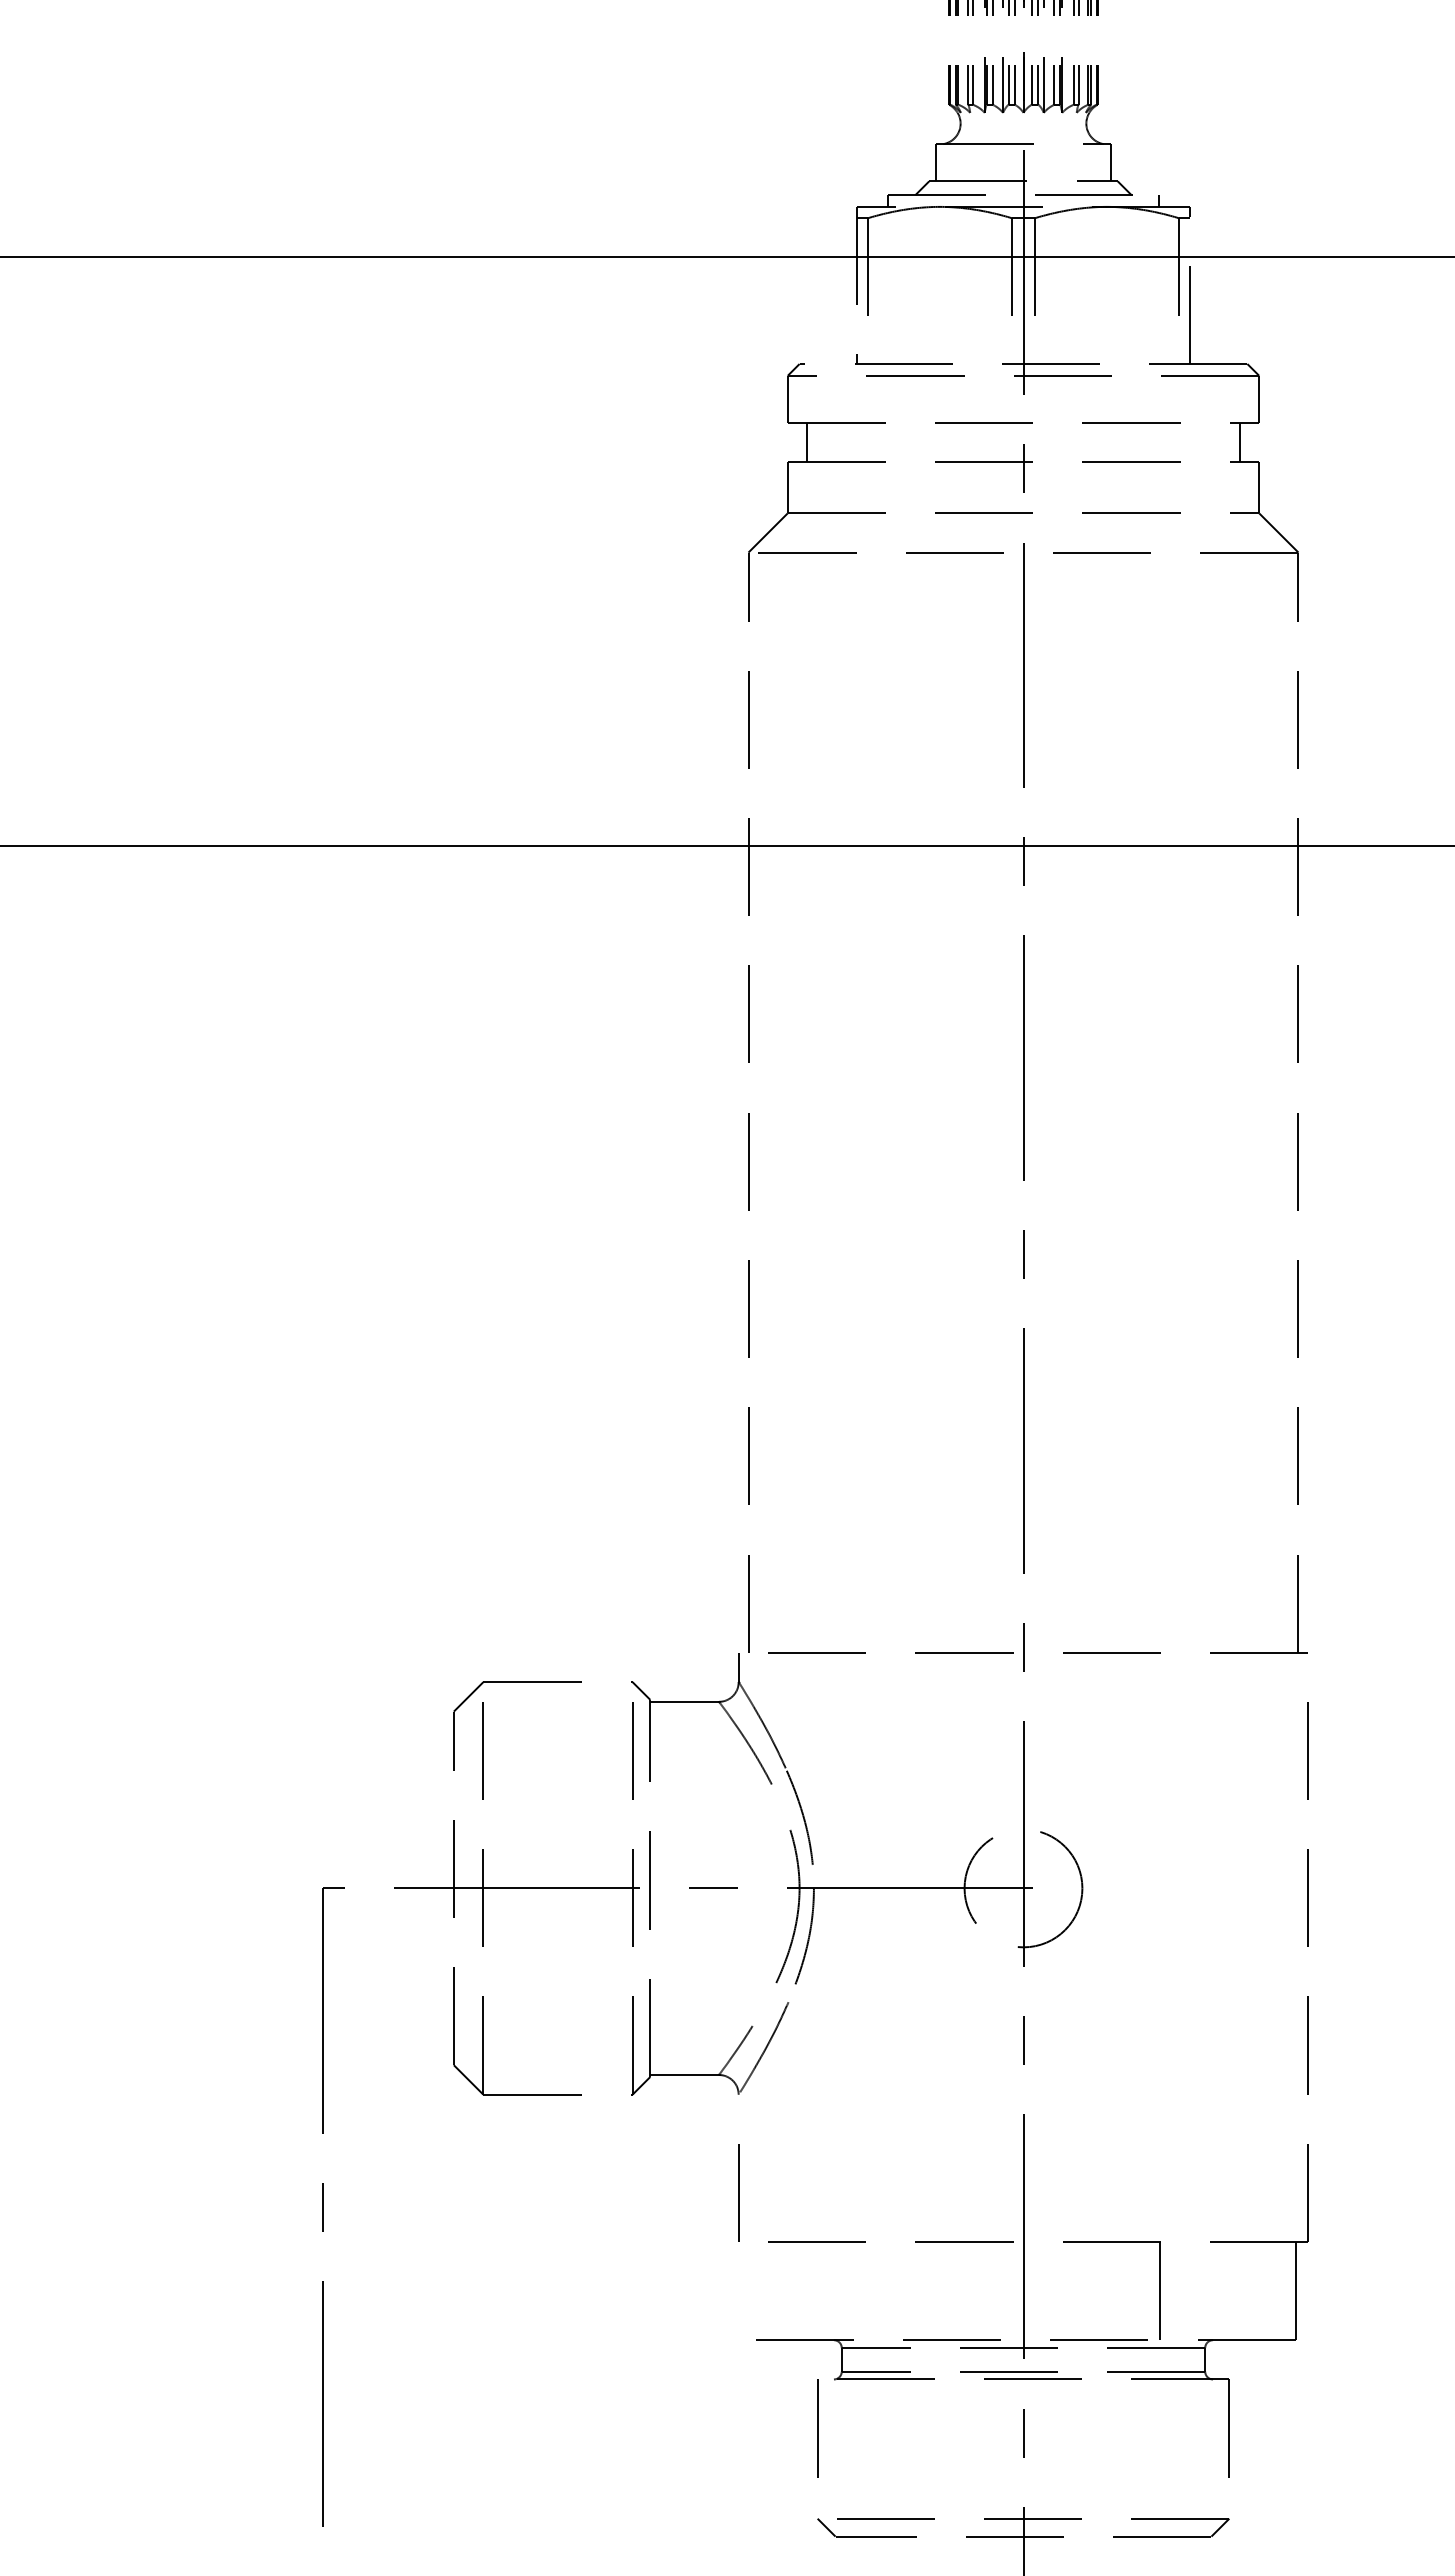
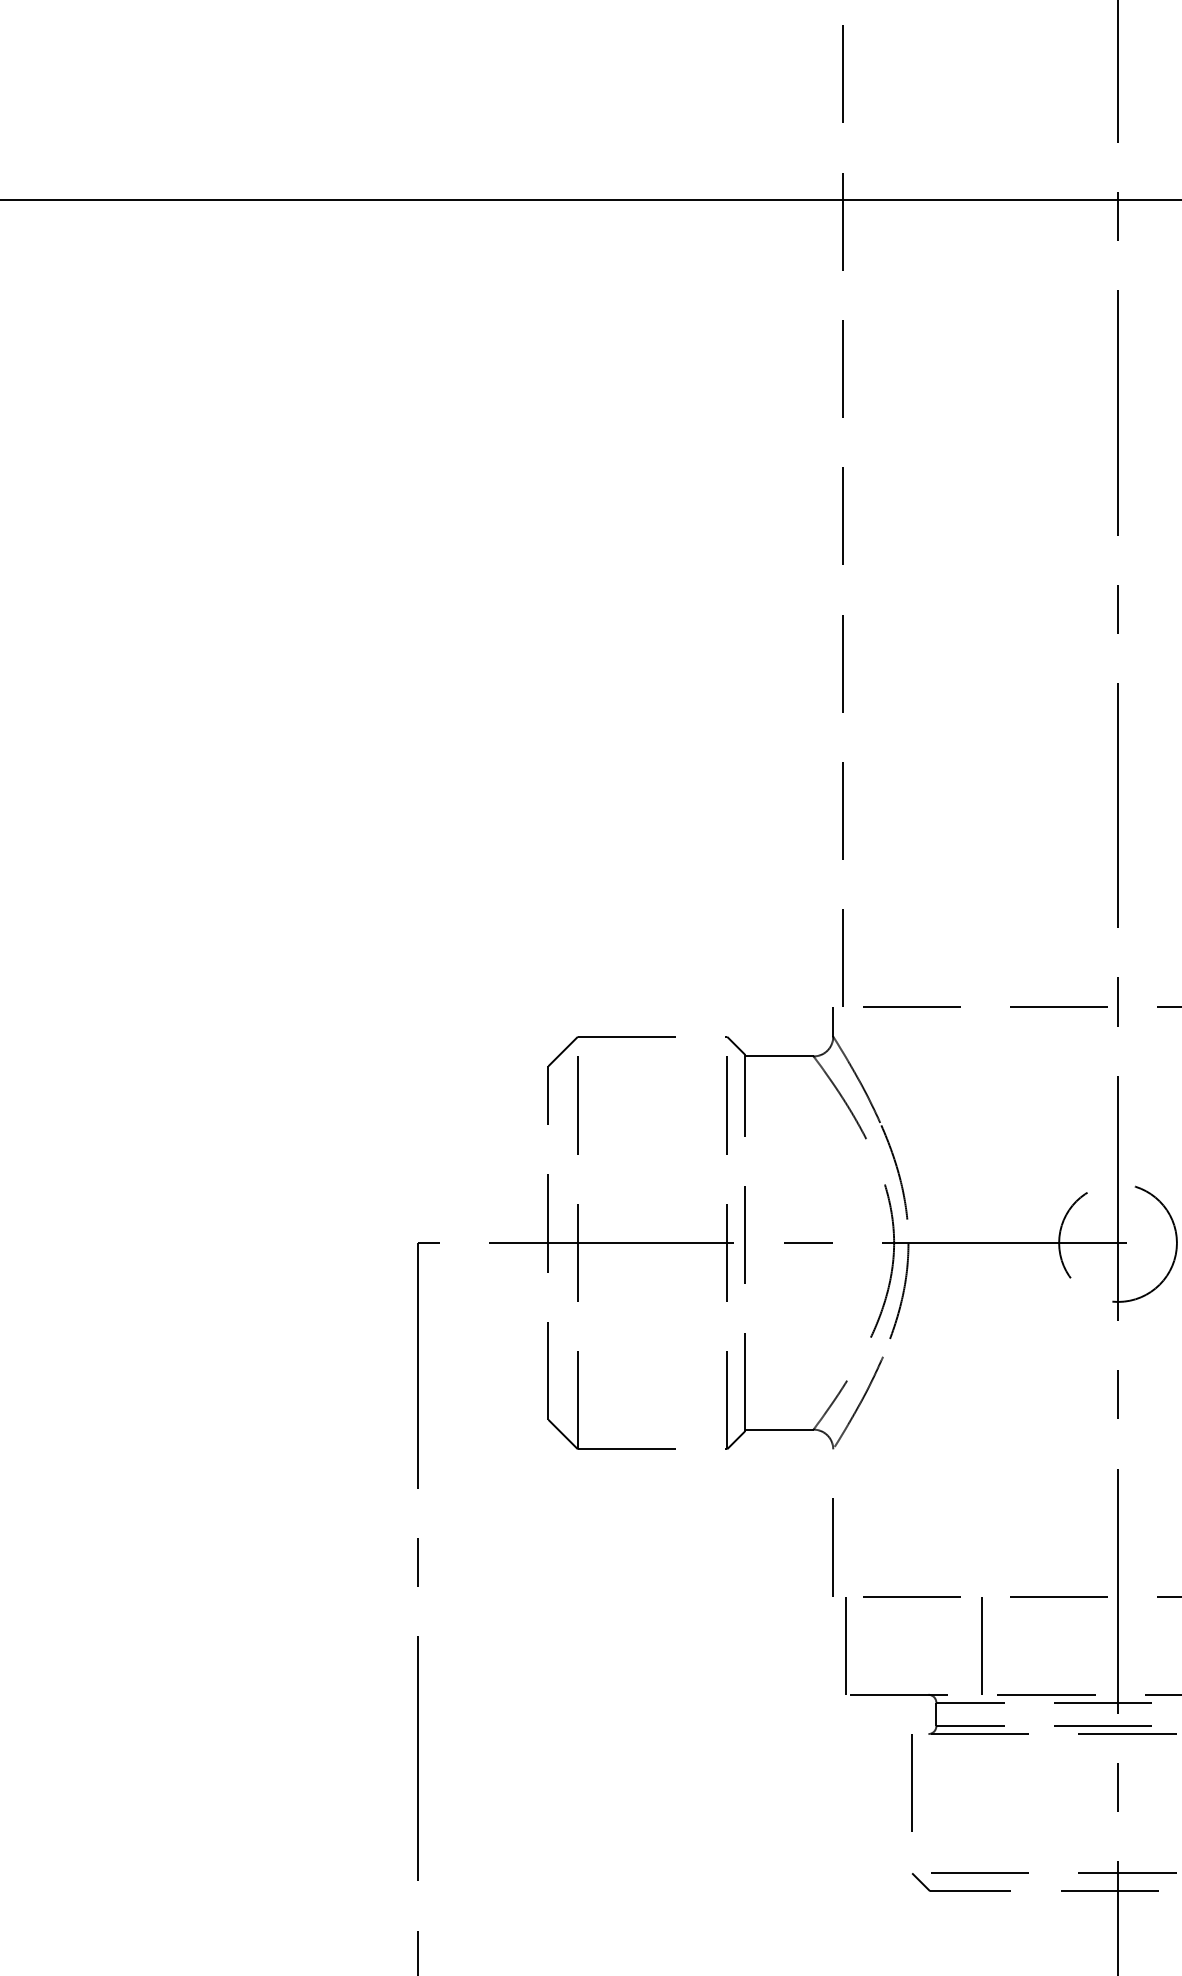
line: (751, 2290) -> (846, 1645), added
line: (887, 2290) -> (982, 1645), added

